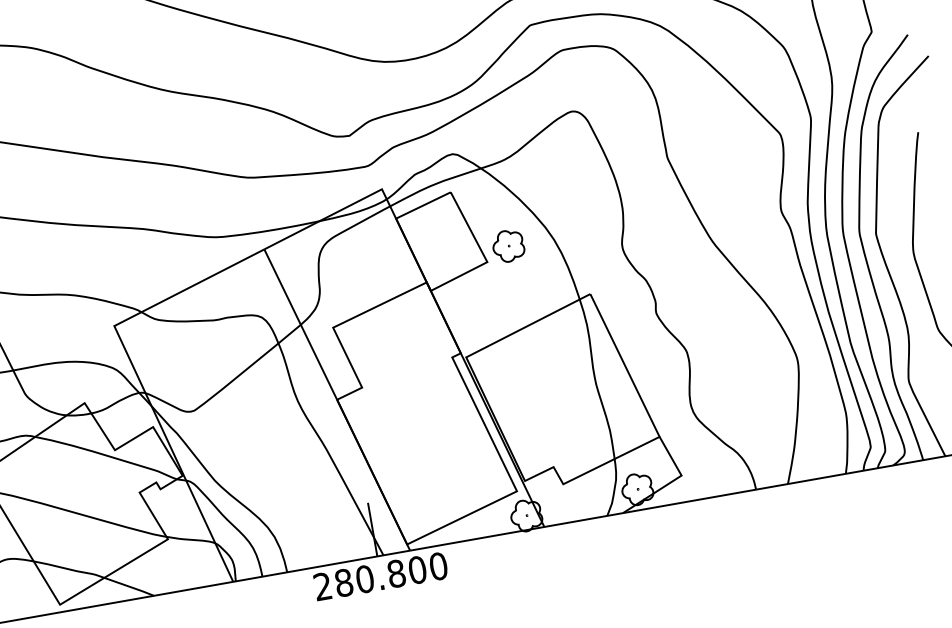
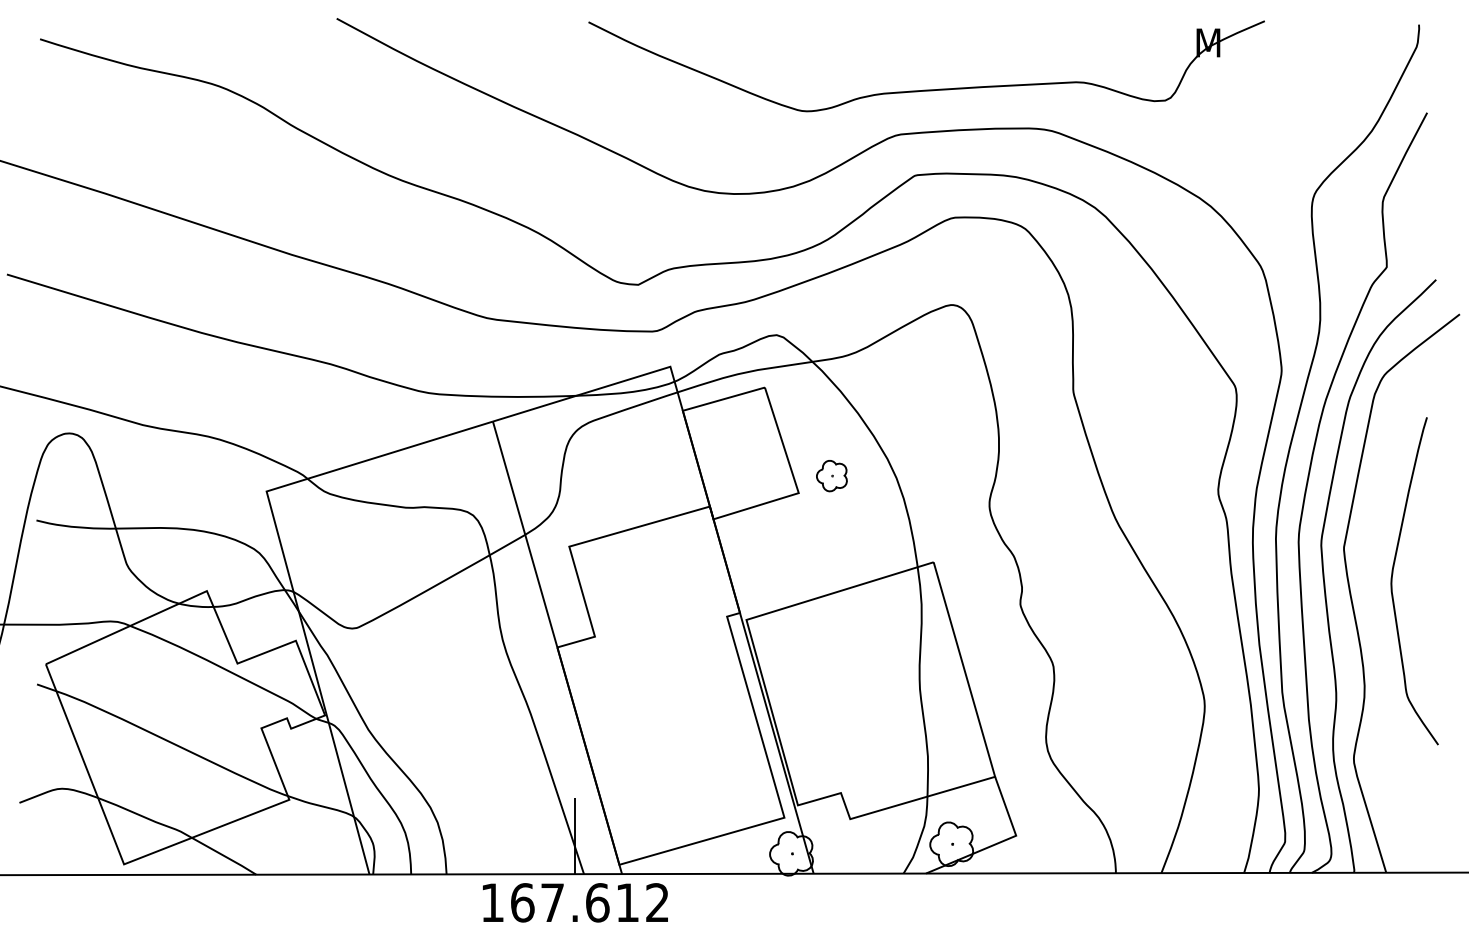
part: (508, 245) -> (831, 475), size x0.7
text: (380, 576) -> (575, 902), 280.800 -> 167.612

